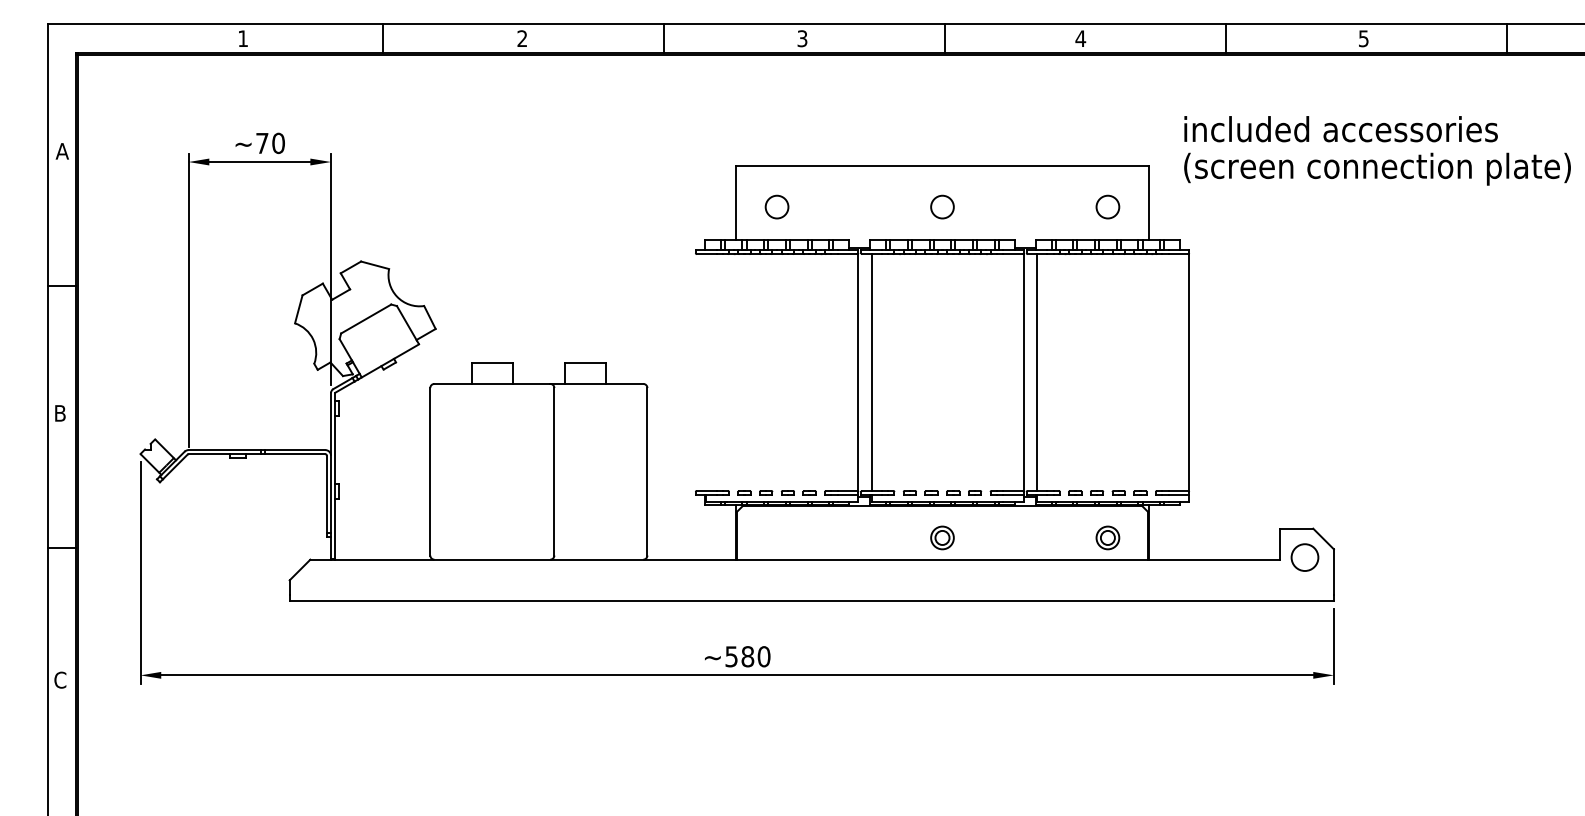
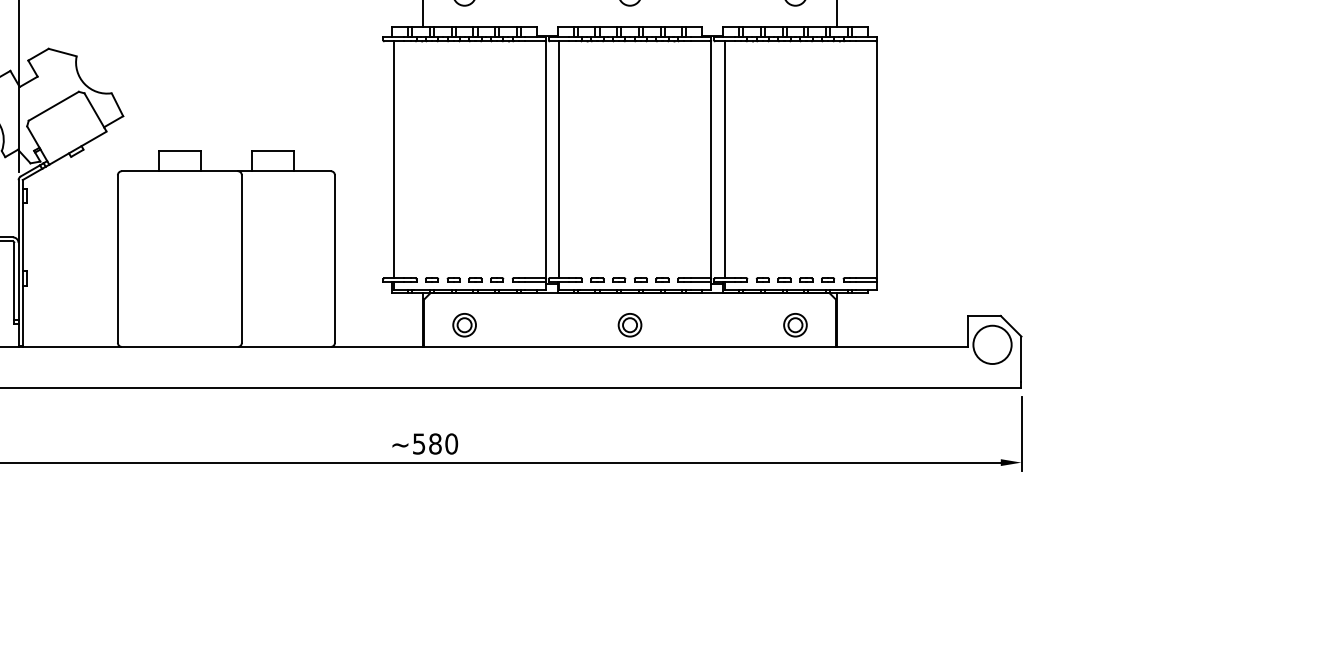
line: (706, 372) -> (394, 159), added
part: (776, 537) -> (464, 324), added
circle: (1304, 557) -> (992, 344), size x1.43

